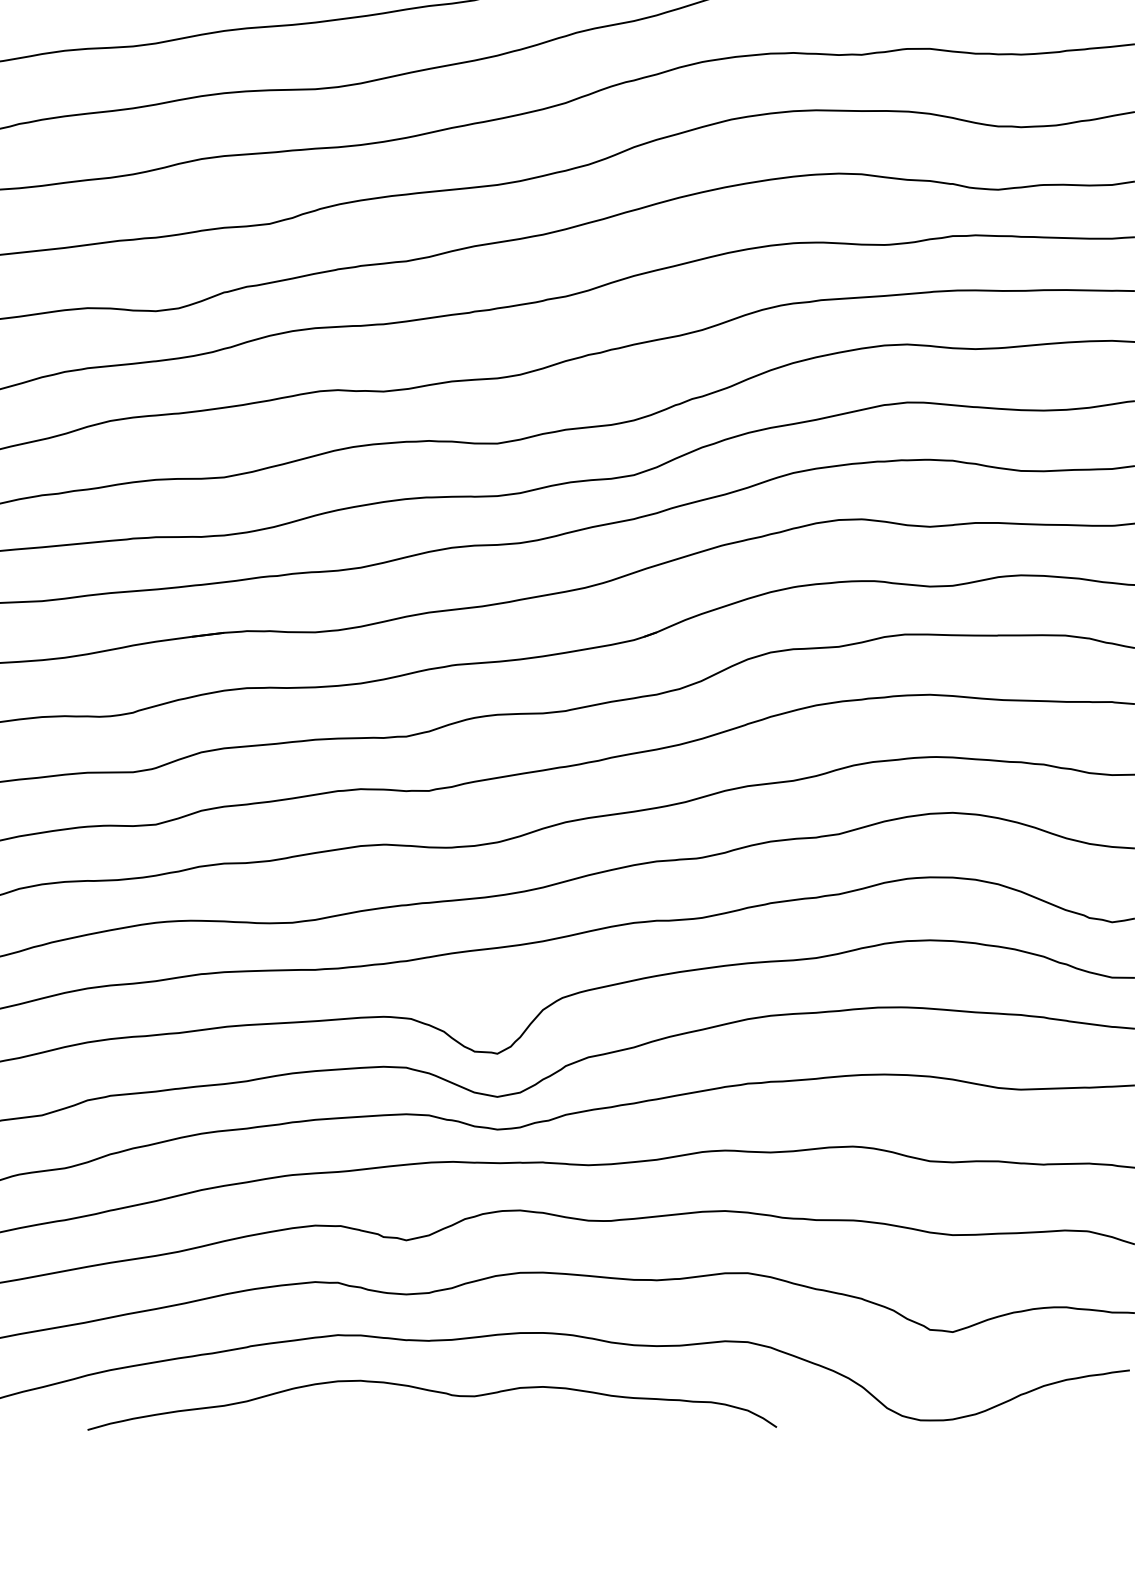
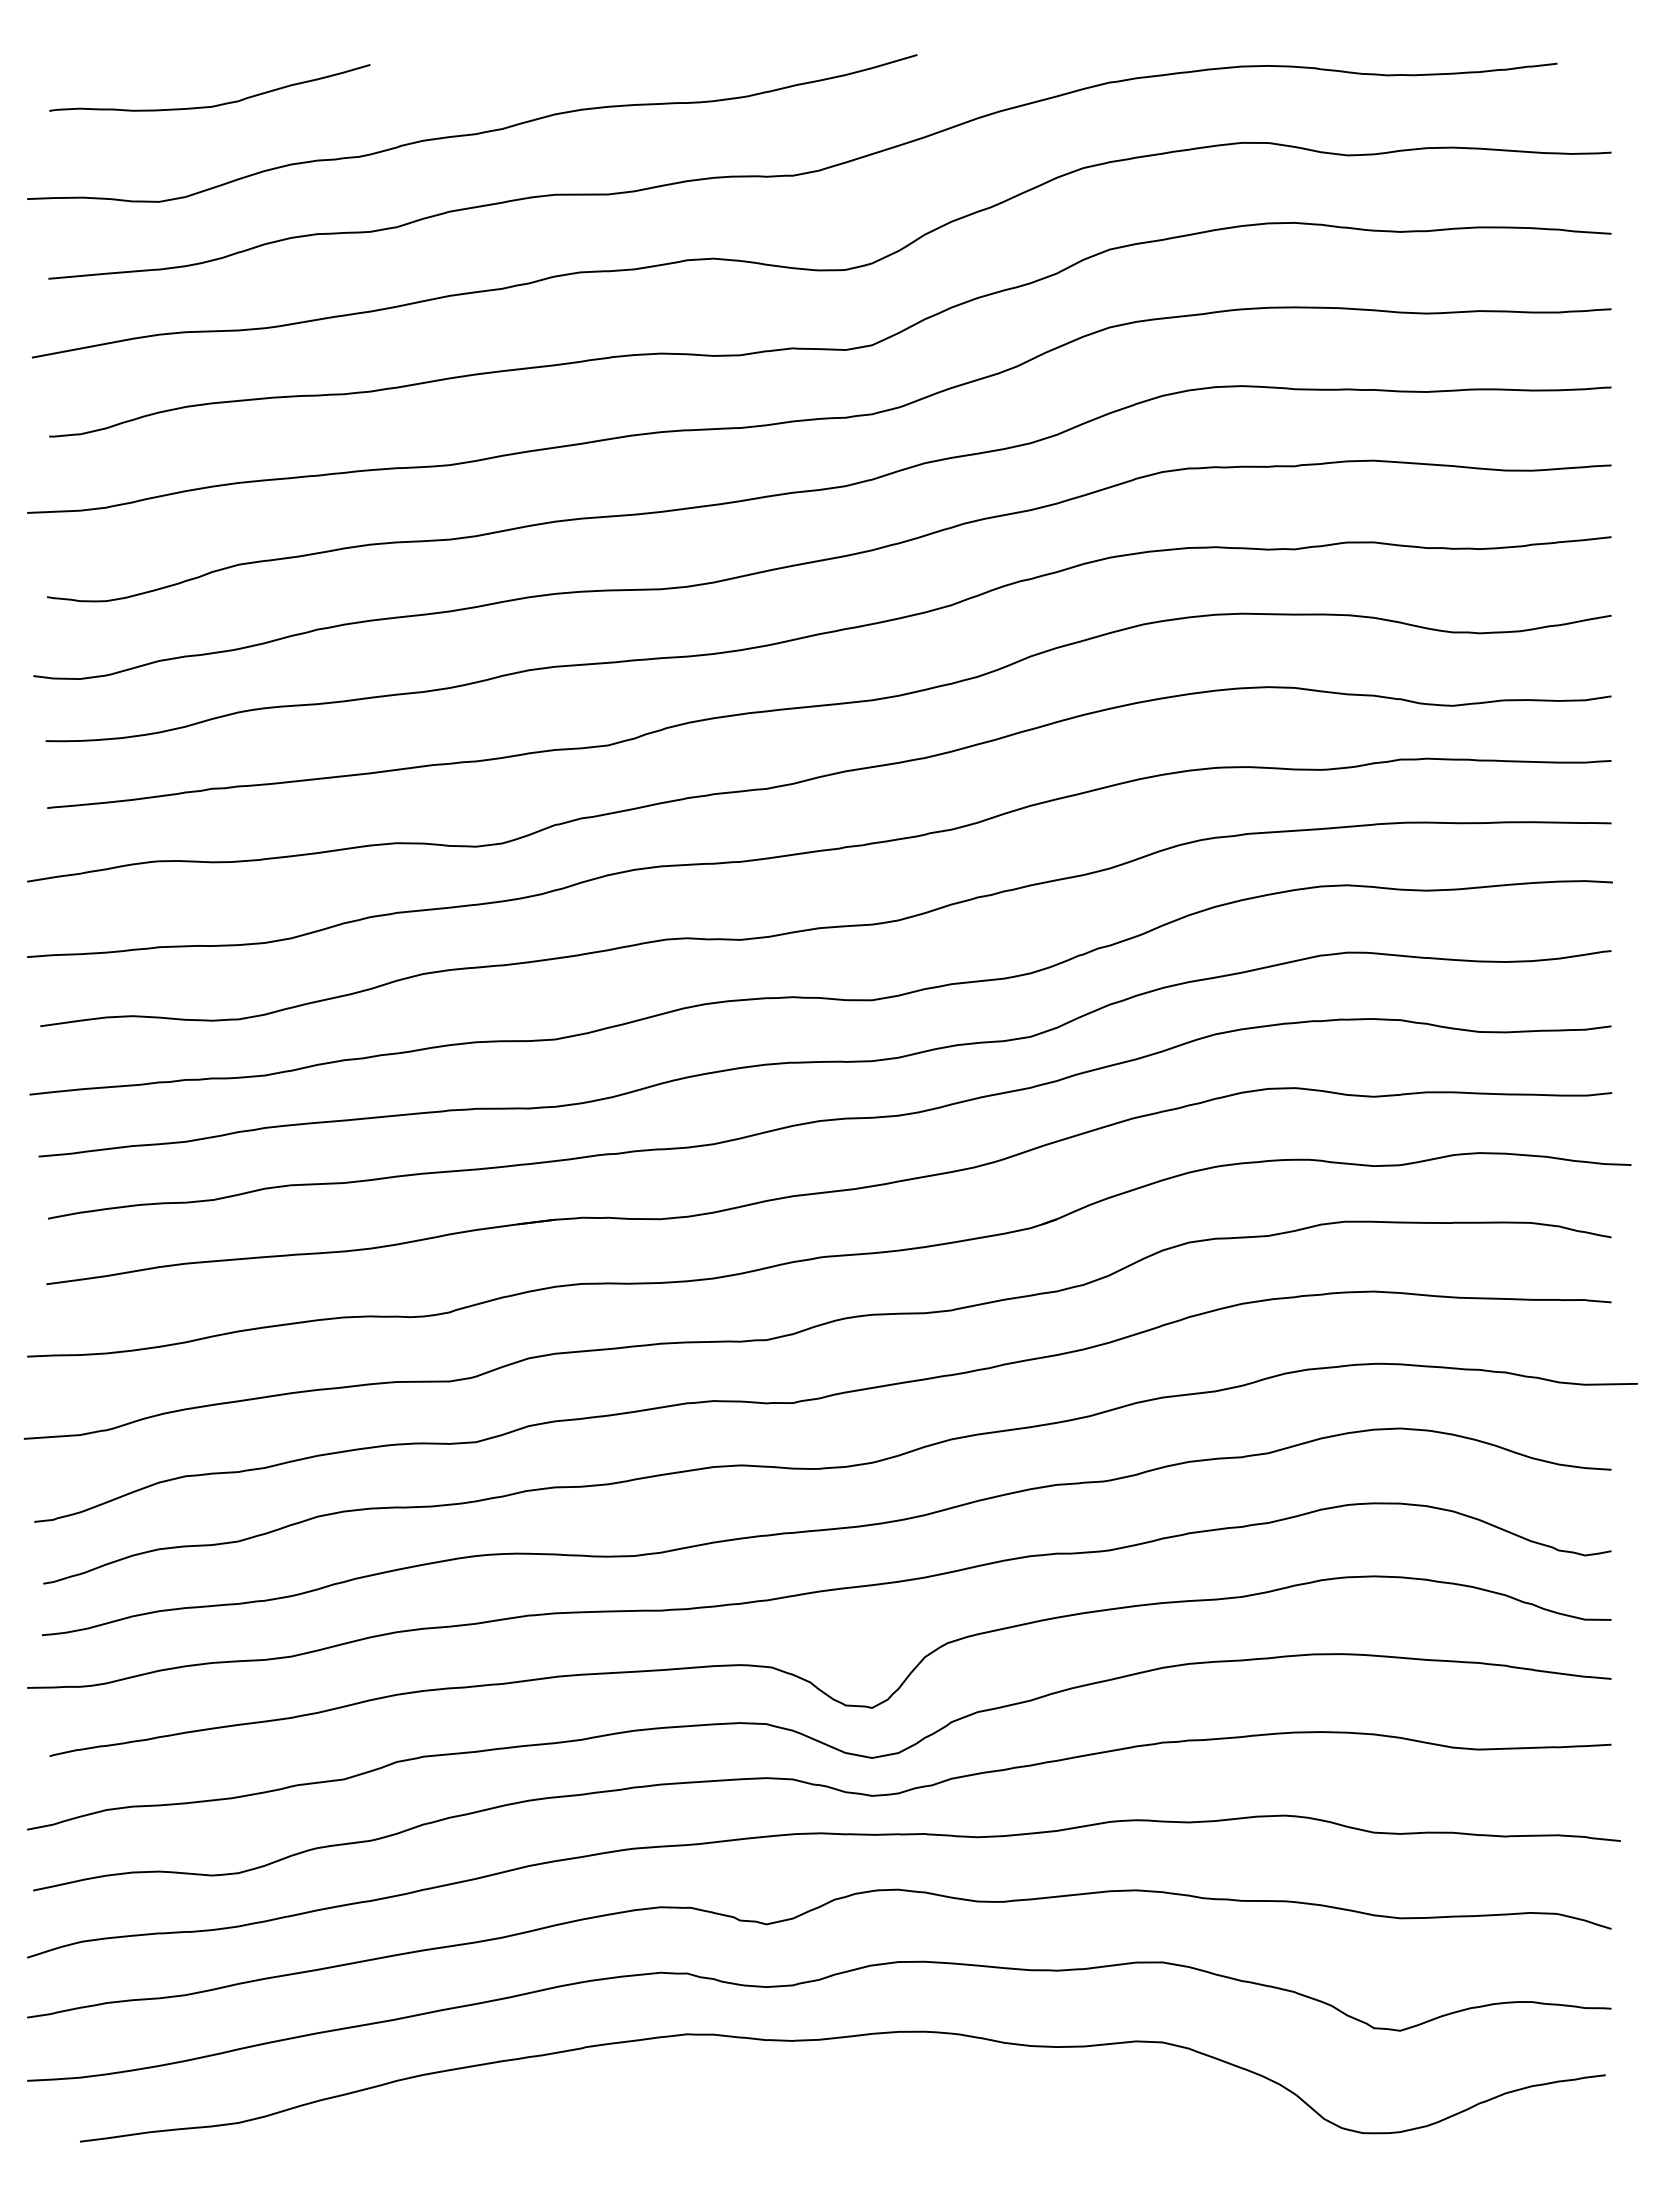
curve: (433, 1392) -> (797, 2100), removed

